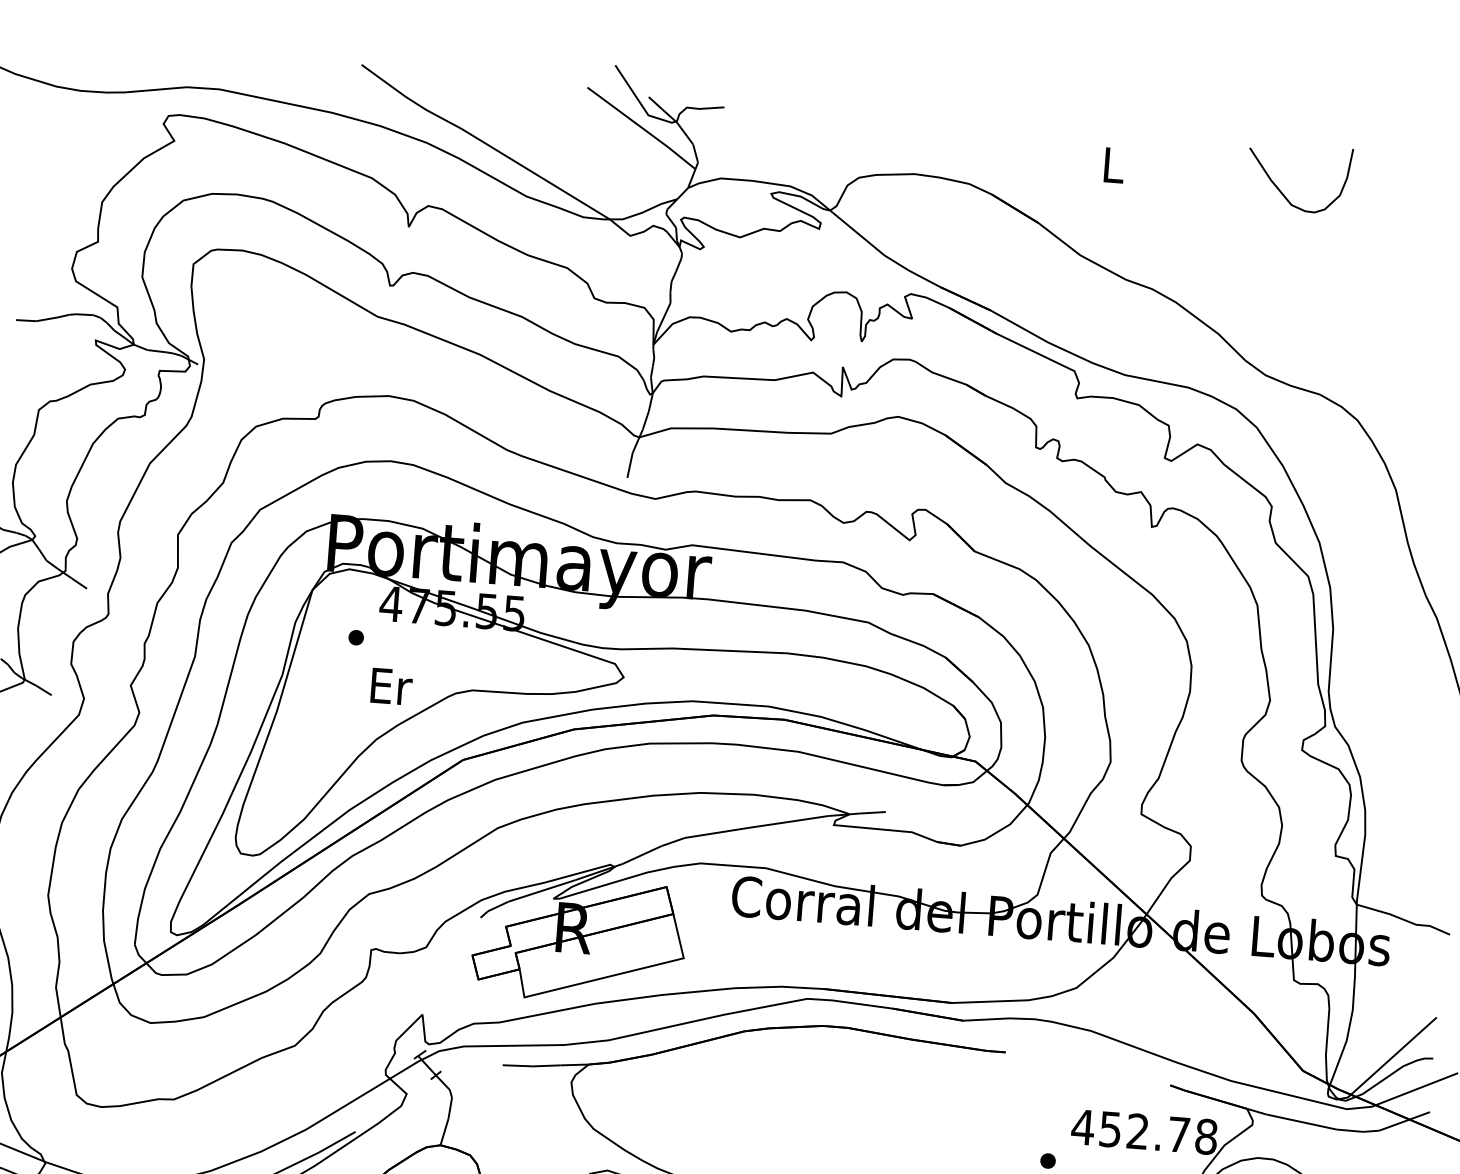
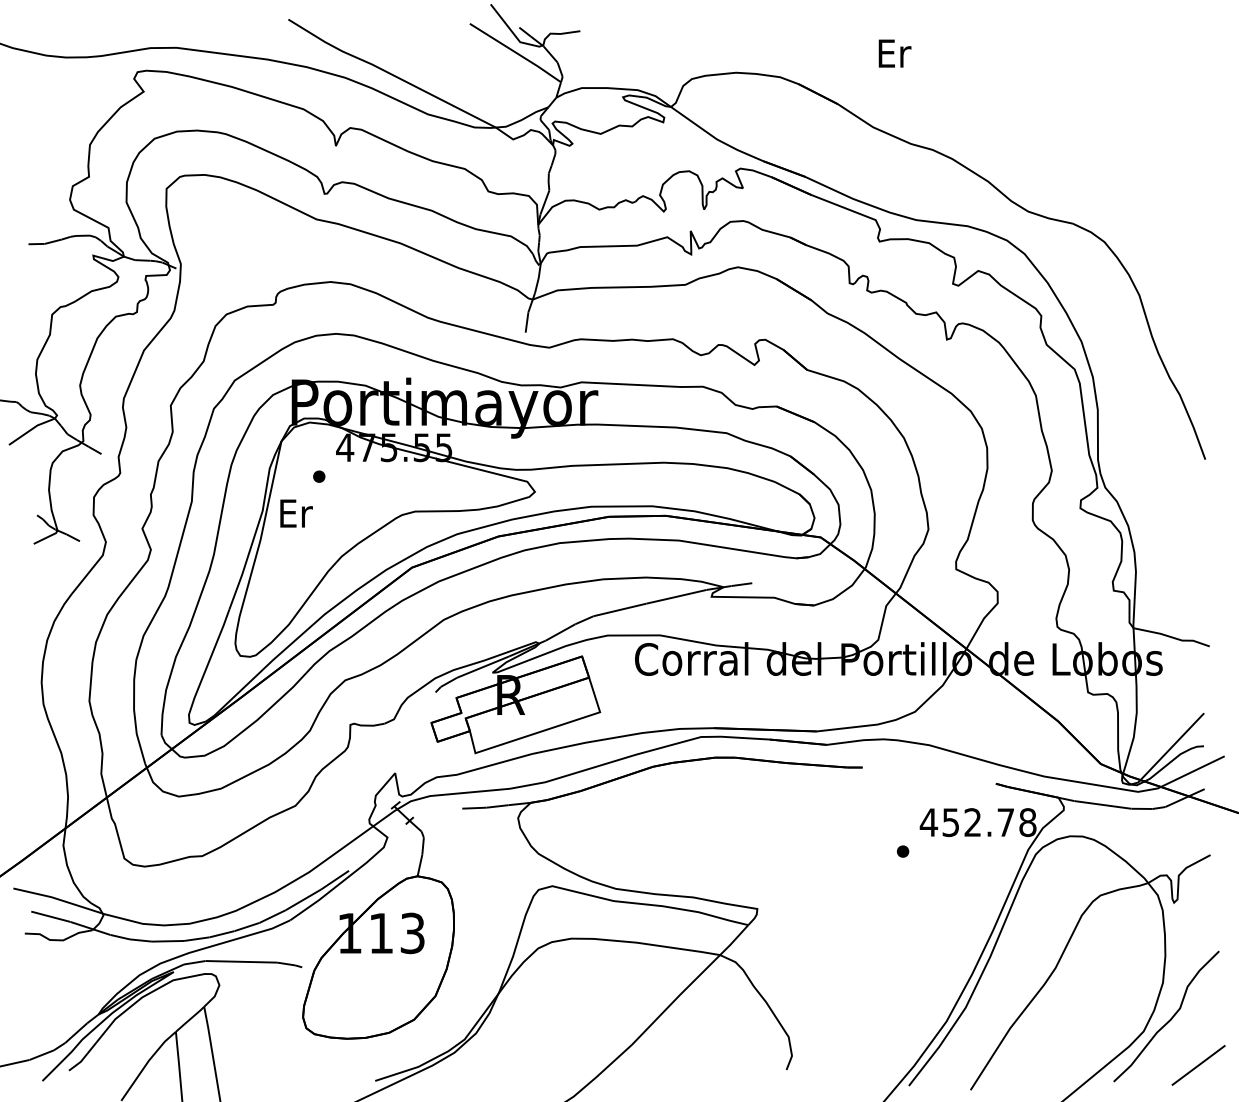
text: (1113, 165) -> (894, 53), L -> Er
curve: (1282, 192) -> (1030, 64), removed
text: (391, 686) -> (296, 513), moved

